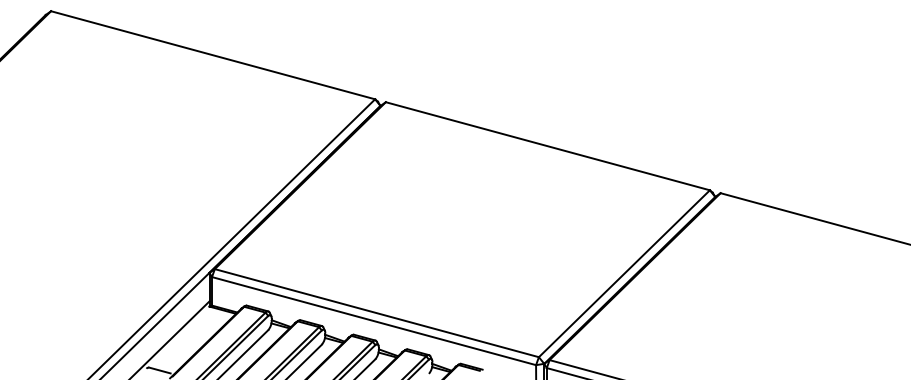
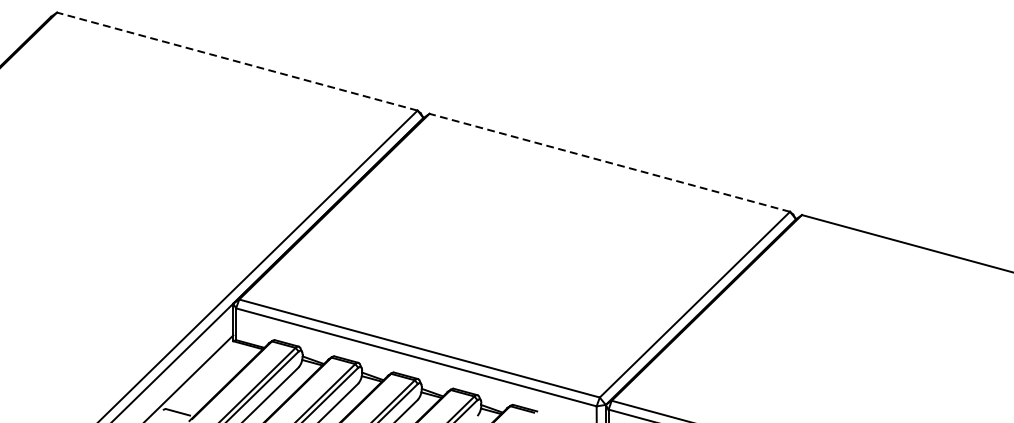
line: (213, 55) -> (237, 61), solid -> dashed
line: (547, 146) -> (609, 163), solid -> dashed

